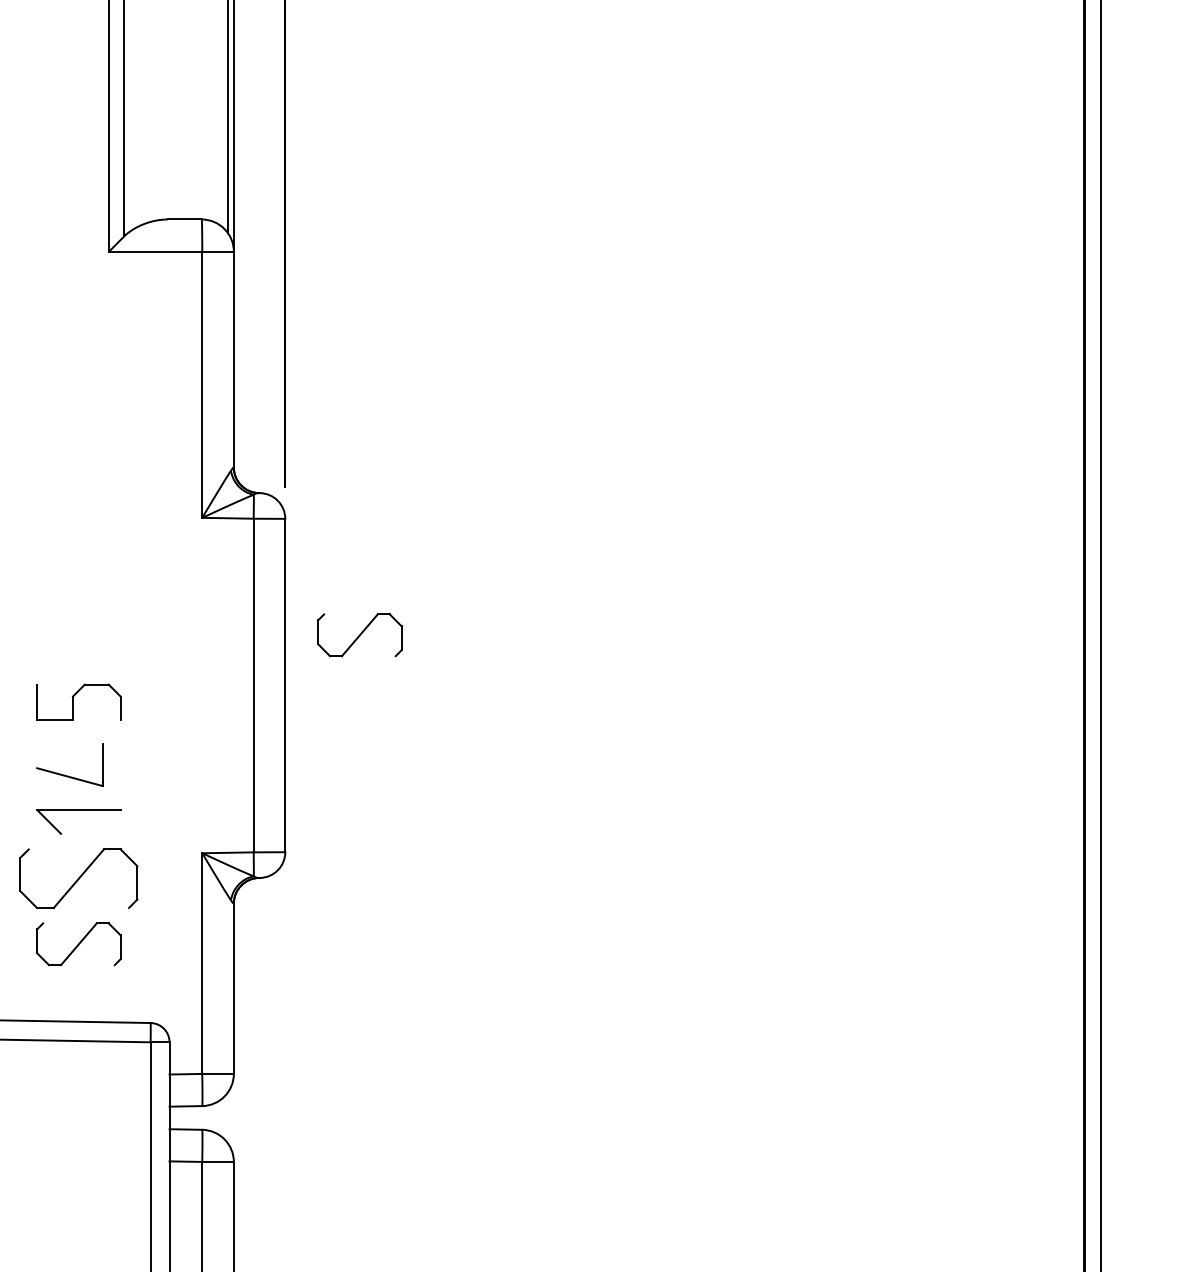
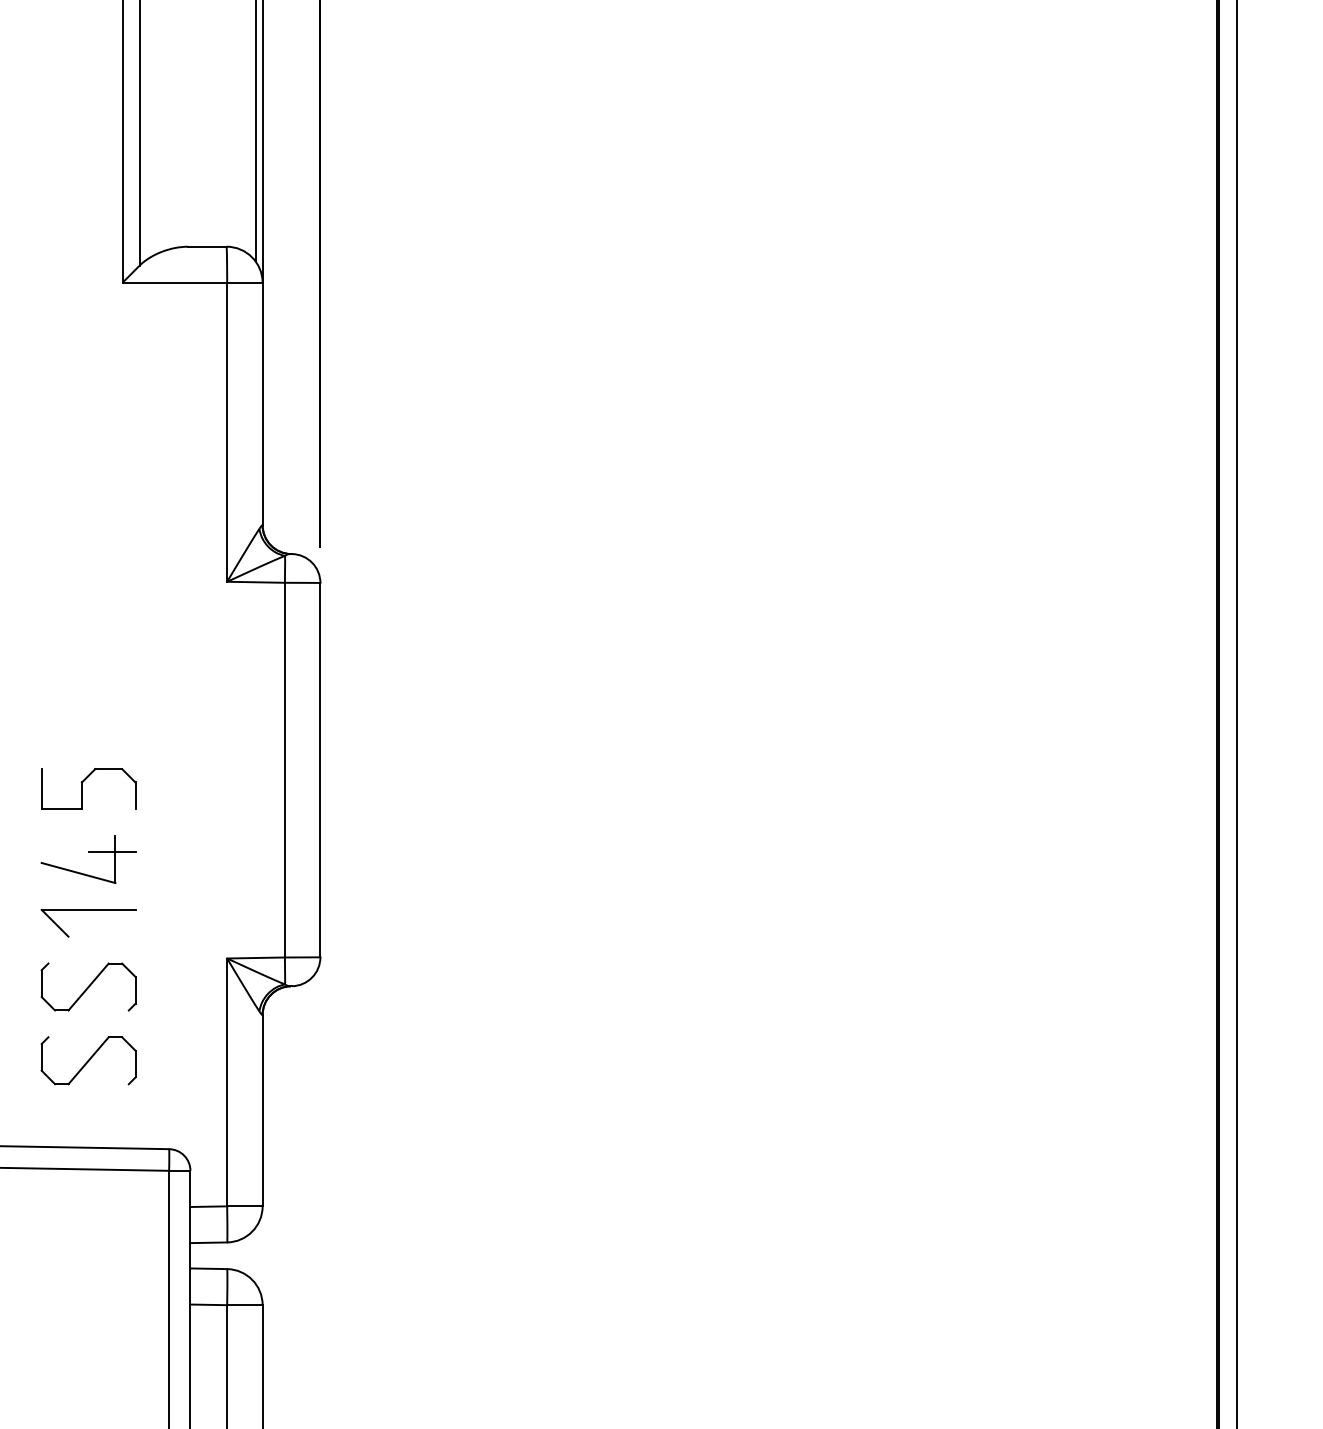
part: (359, 635) -> (403, 713), removed
line: (99, 758) -> (111, 852), added
part: (78, 878) -> (88, 986), size x0.71

